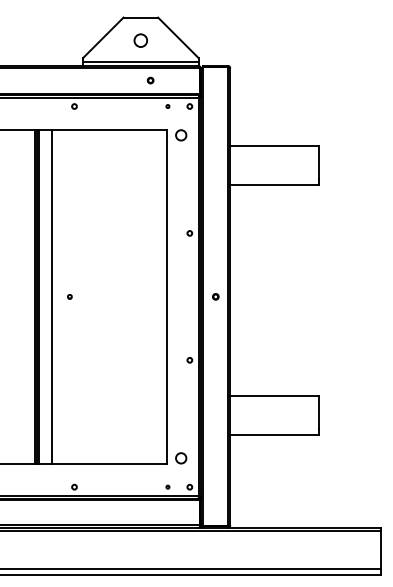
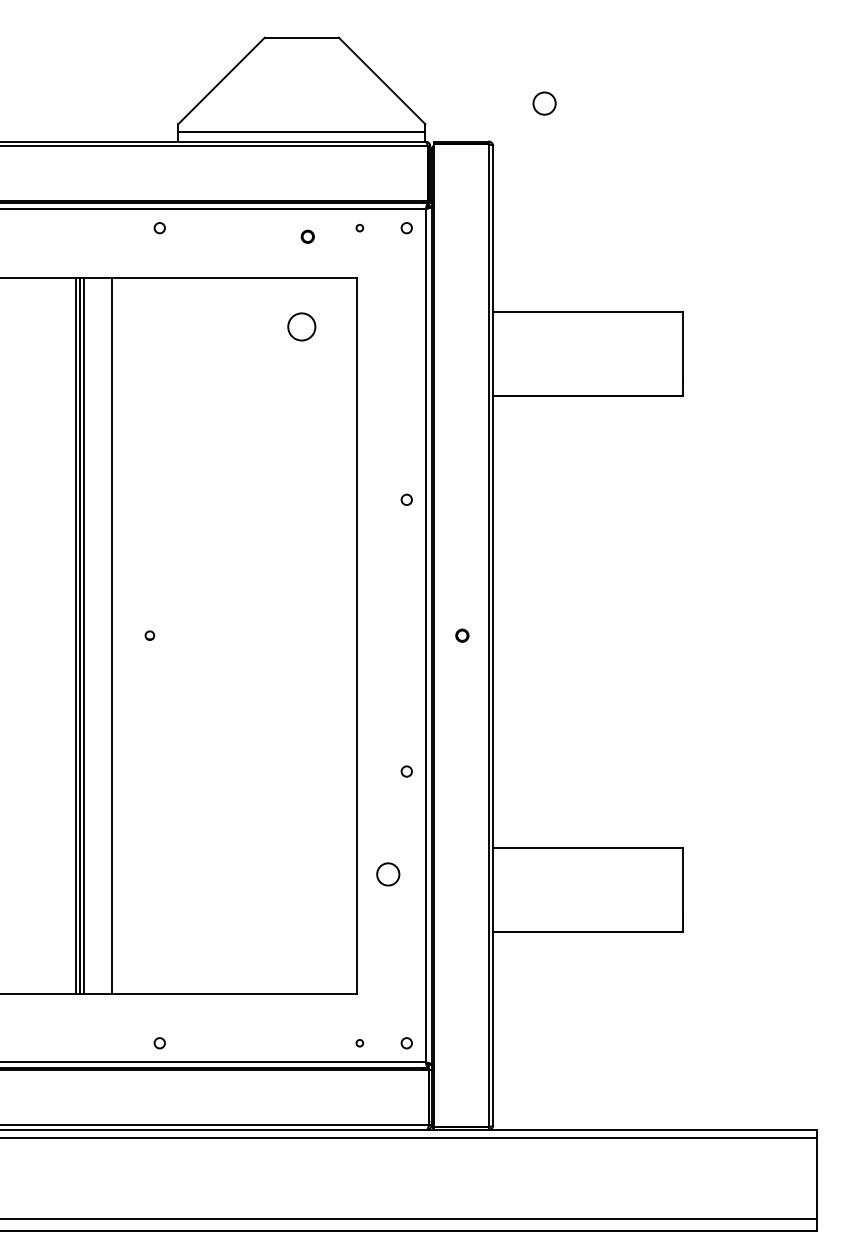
circle: (140, 40) -> (301, 326), moved
part: (150, 80) -> (307, 236), moved
circle: (181, 135) -> (545, 103), moved
circle: (181, 458) -> (388, 874), moved

